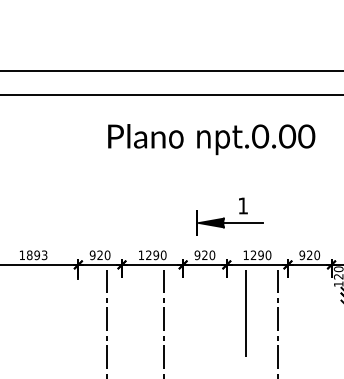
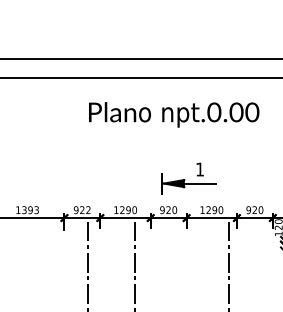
text: (29, 255) -> (24, 210), 1893 -> 1393
text: (107, 255) -> (88, 210), 920 -> 922
line: (245, 312) -> (201, 257), removed

